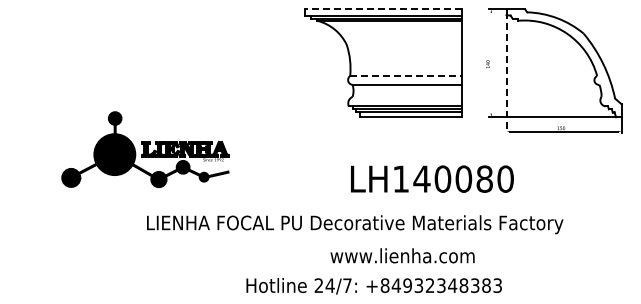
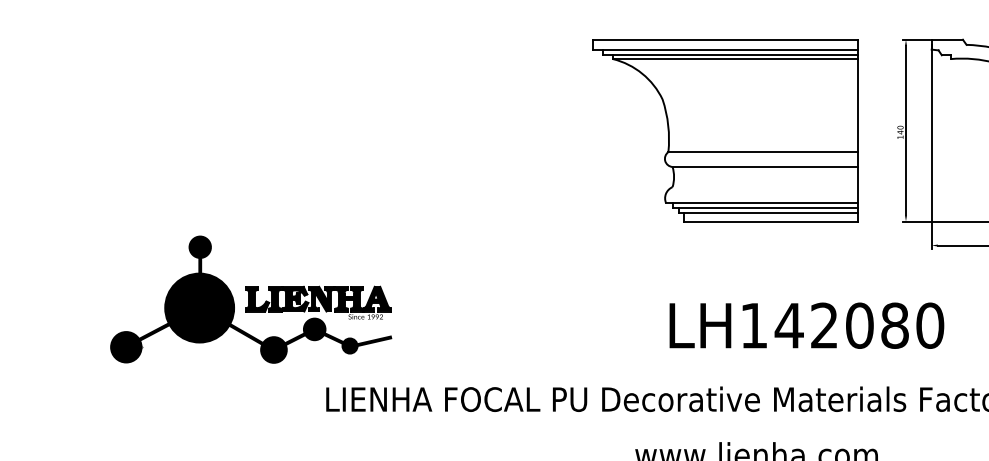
line: (383, 9) -> (724, 40), dashed -> solid
line: (491, 62) -> (906, 129), added
line: (506, 73) -> (931, 147), dashed -> solid
line: (406, 76) -> (763, 152), dashed -> solid
part: (145, 149) -> (251, 299), moved
text: (442, 178) -> (823, 324), LH140080 -> LH142080

